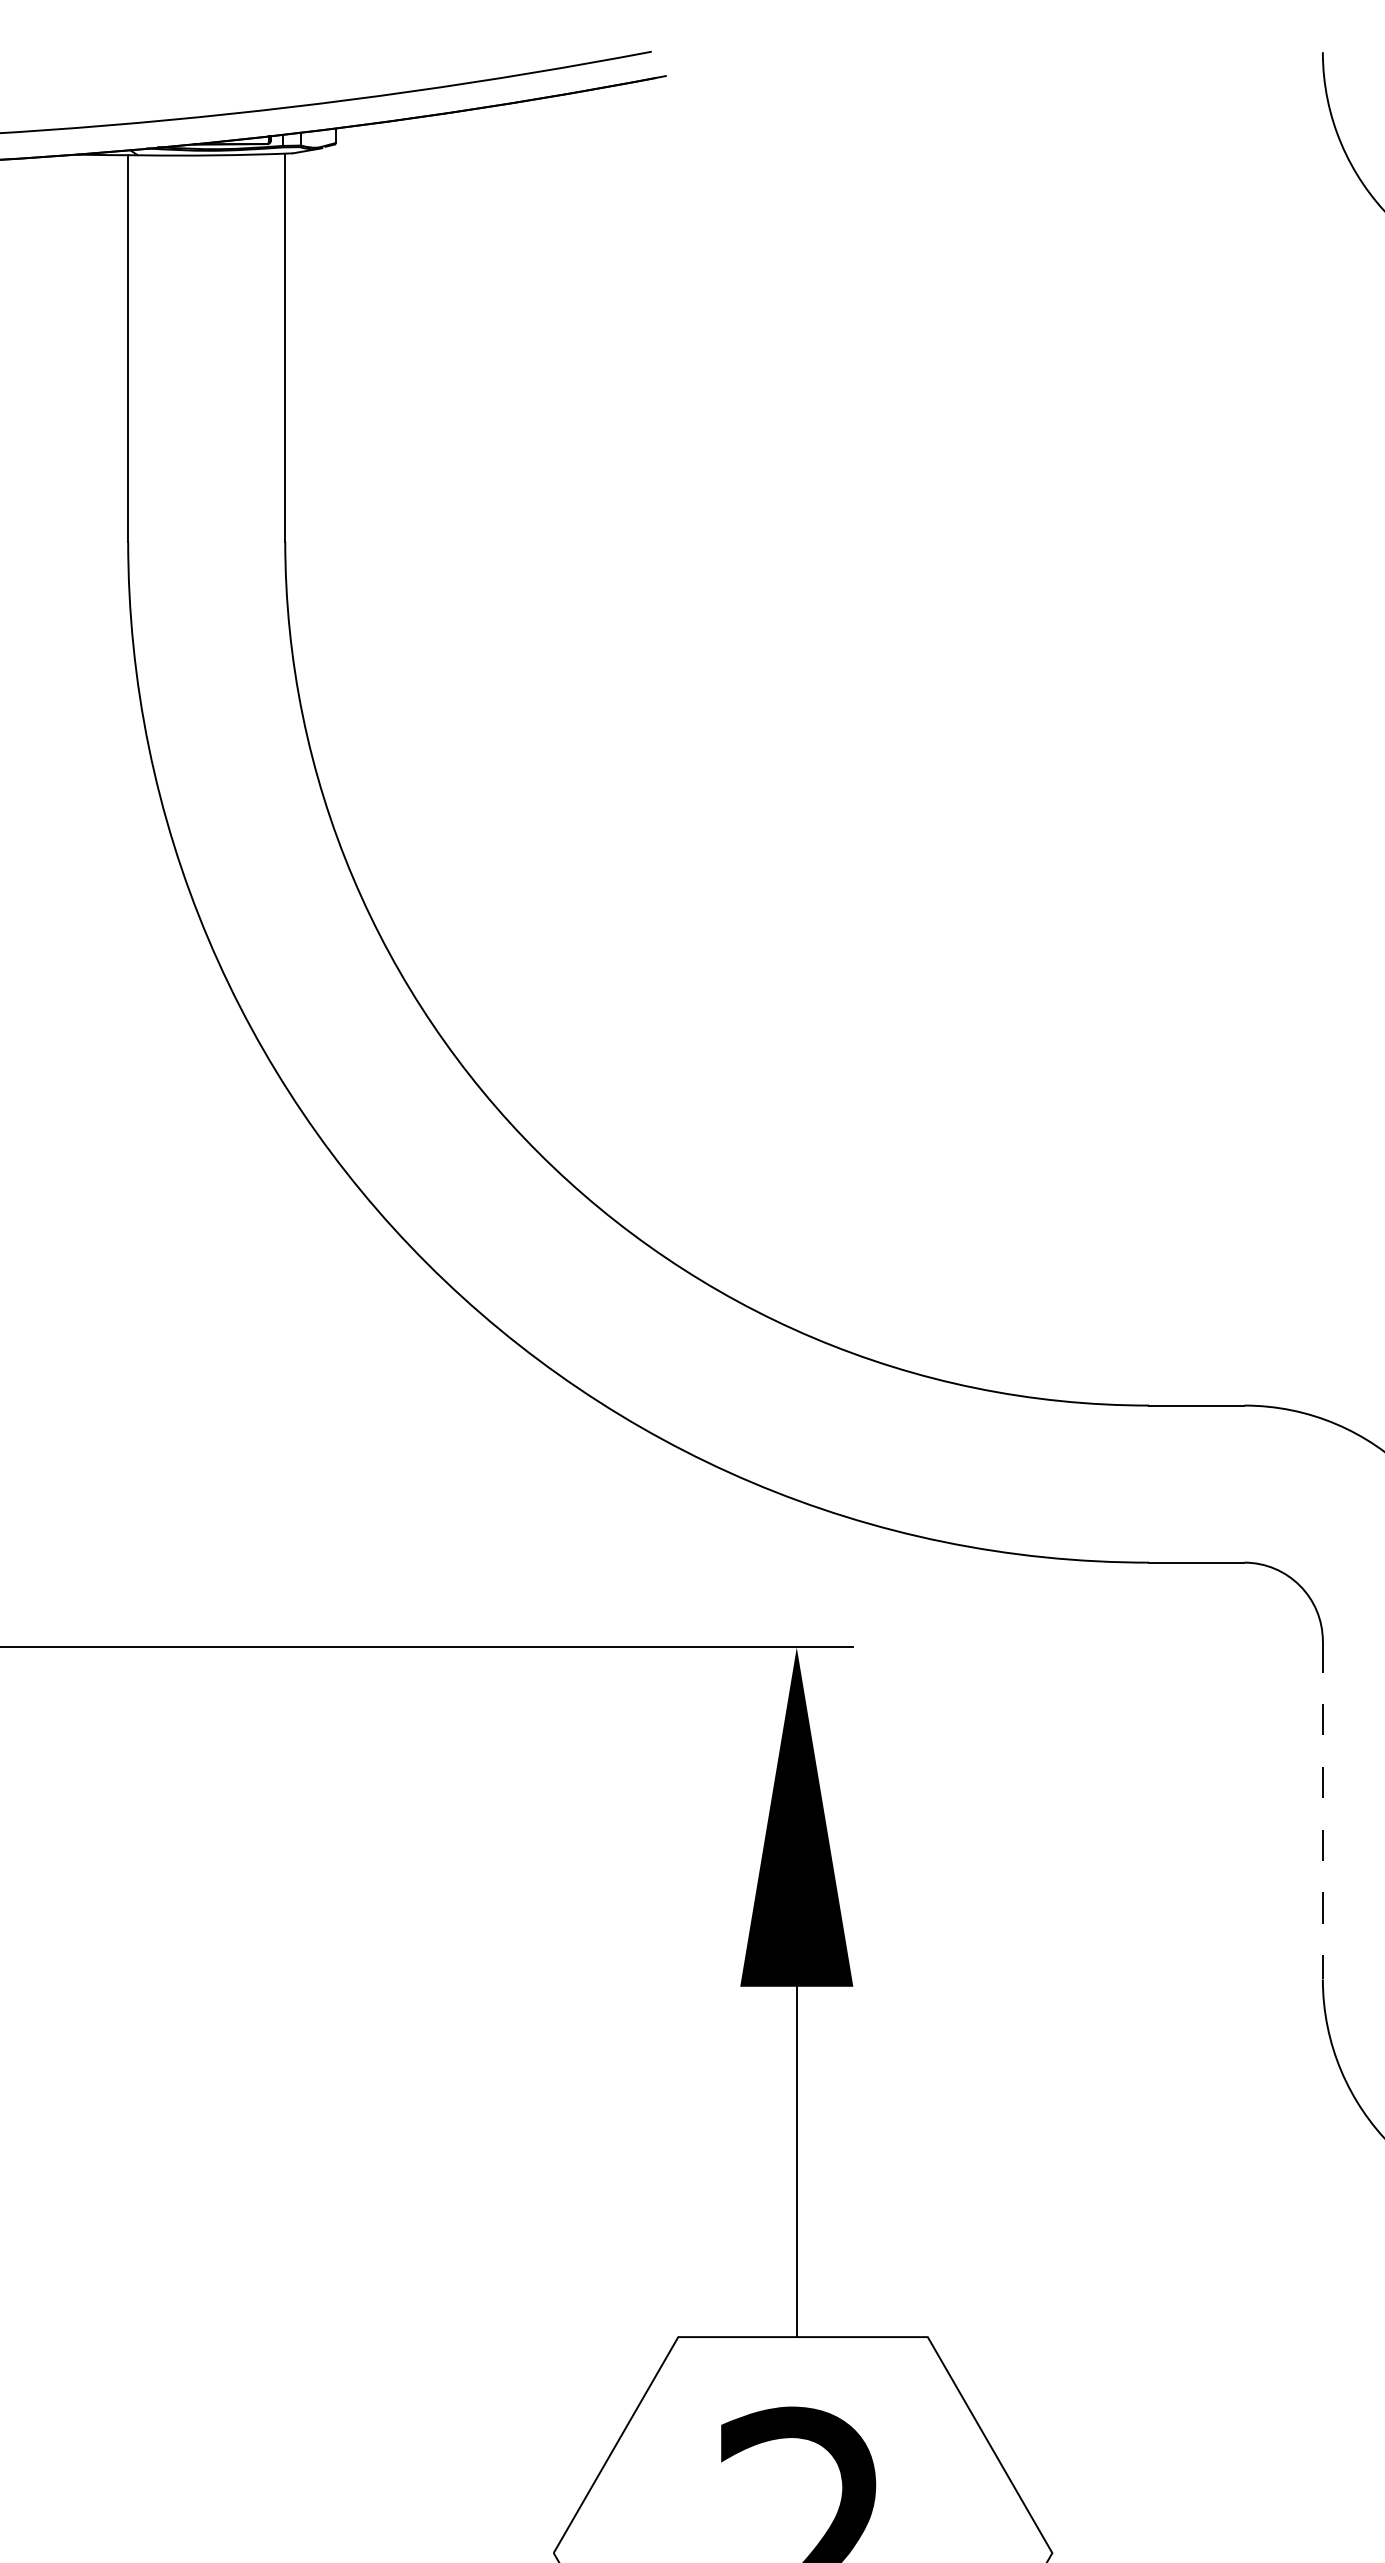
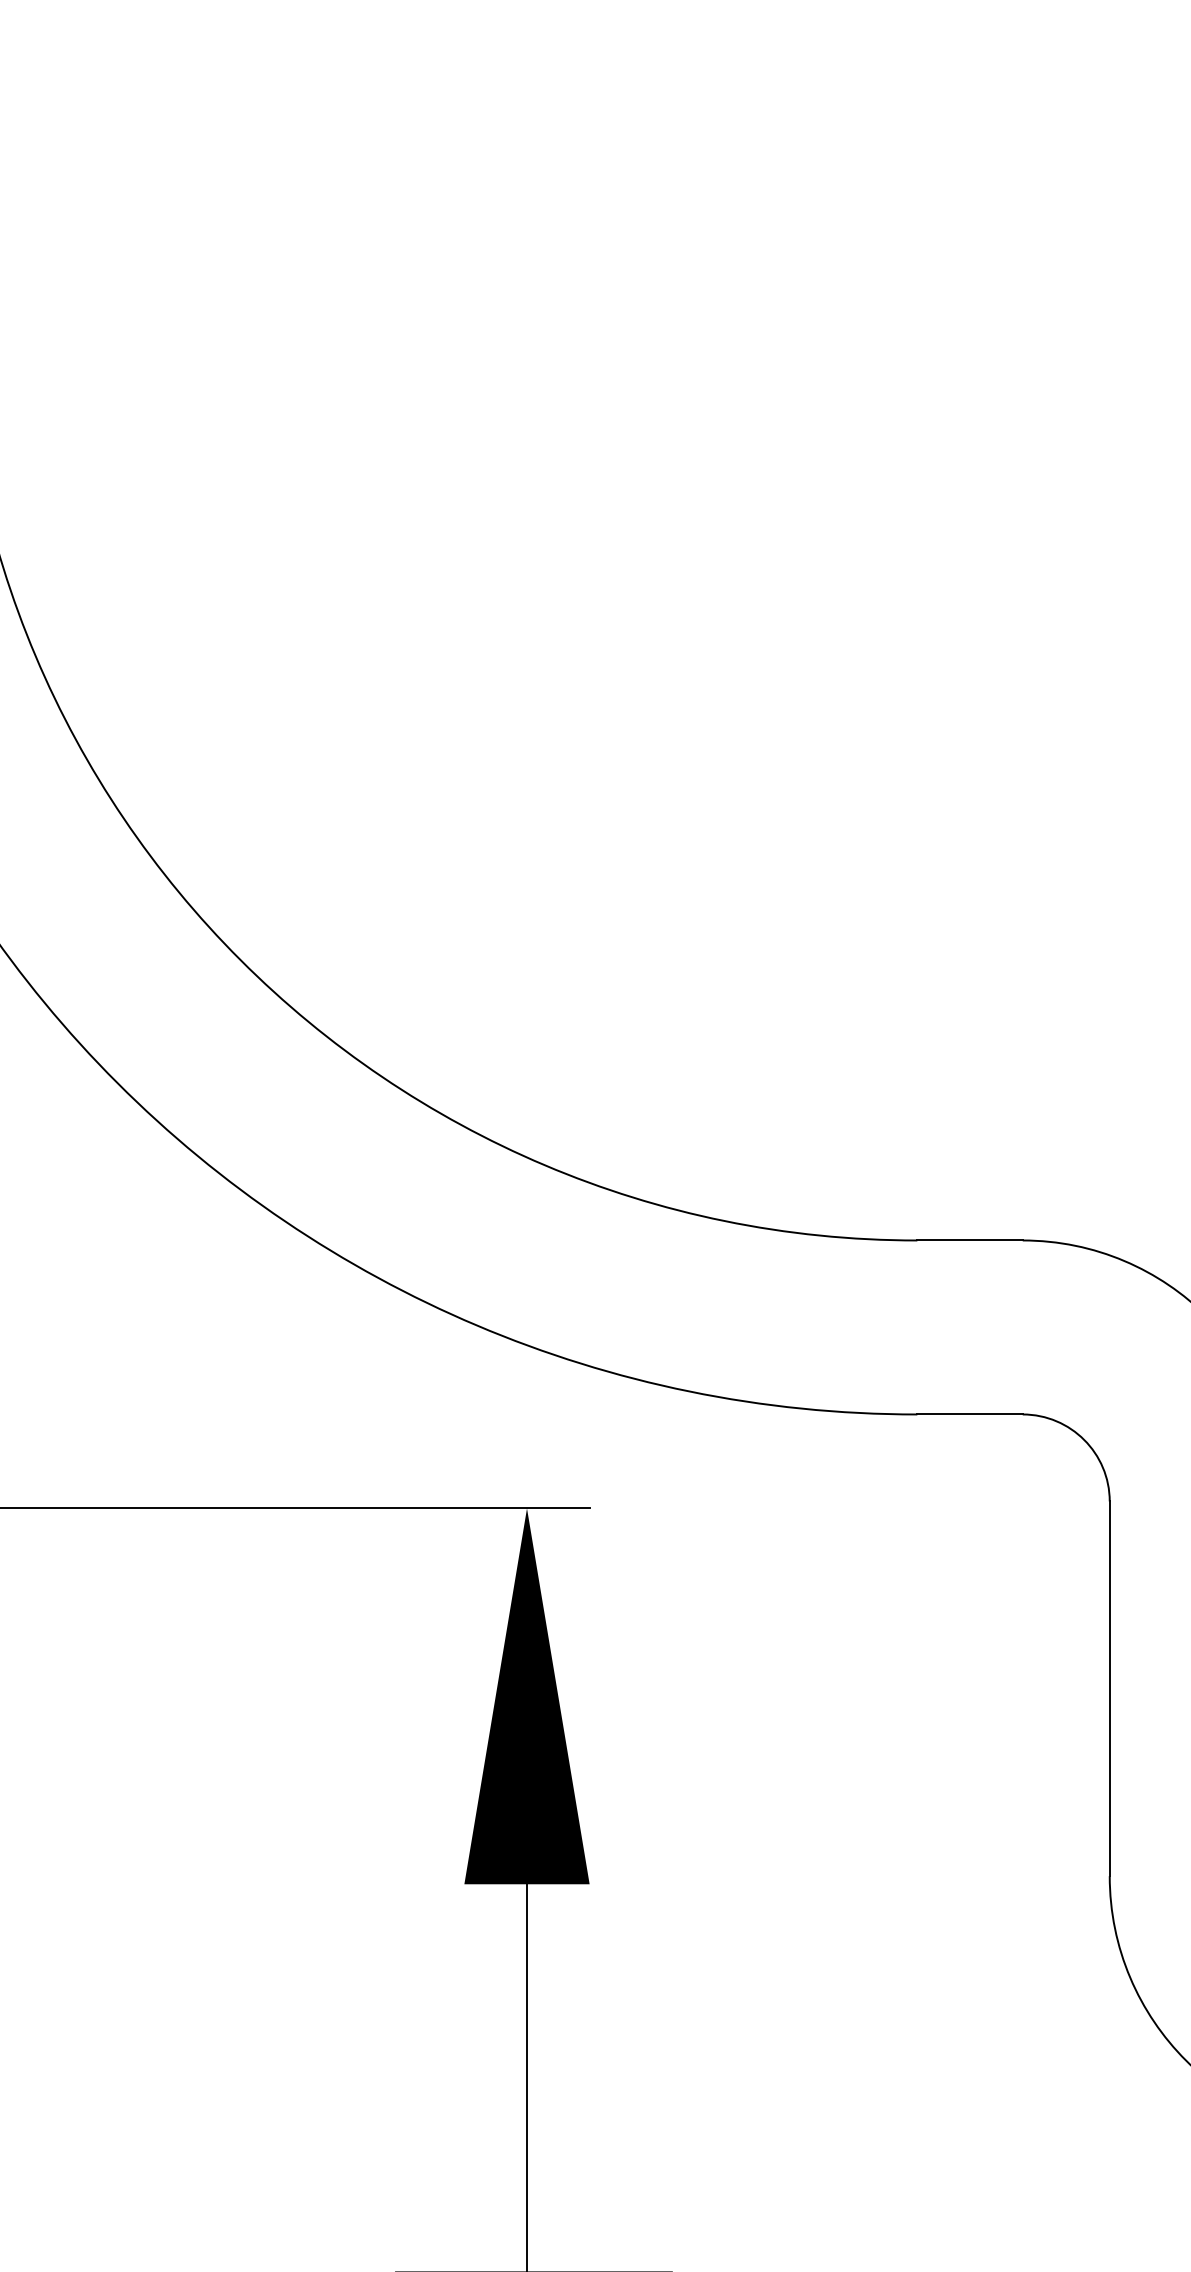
line: (1322, 1810) -> (1109, 1689), dashed -> solid

